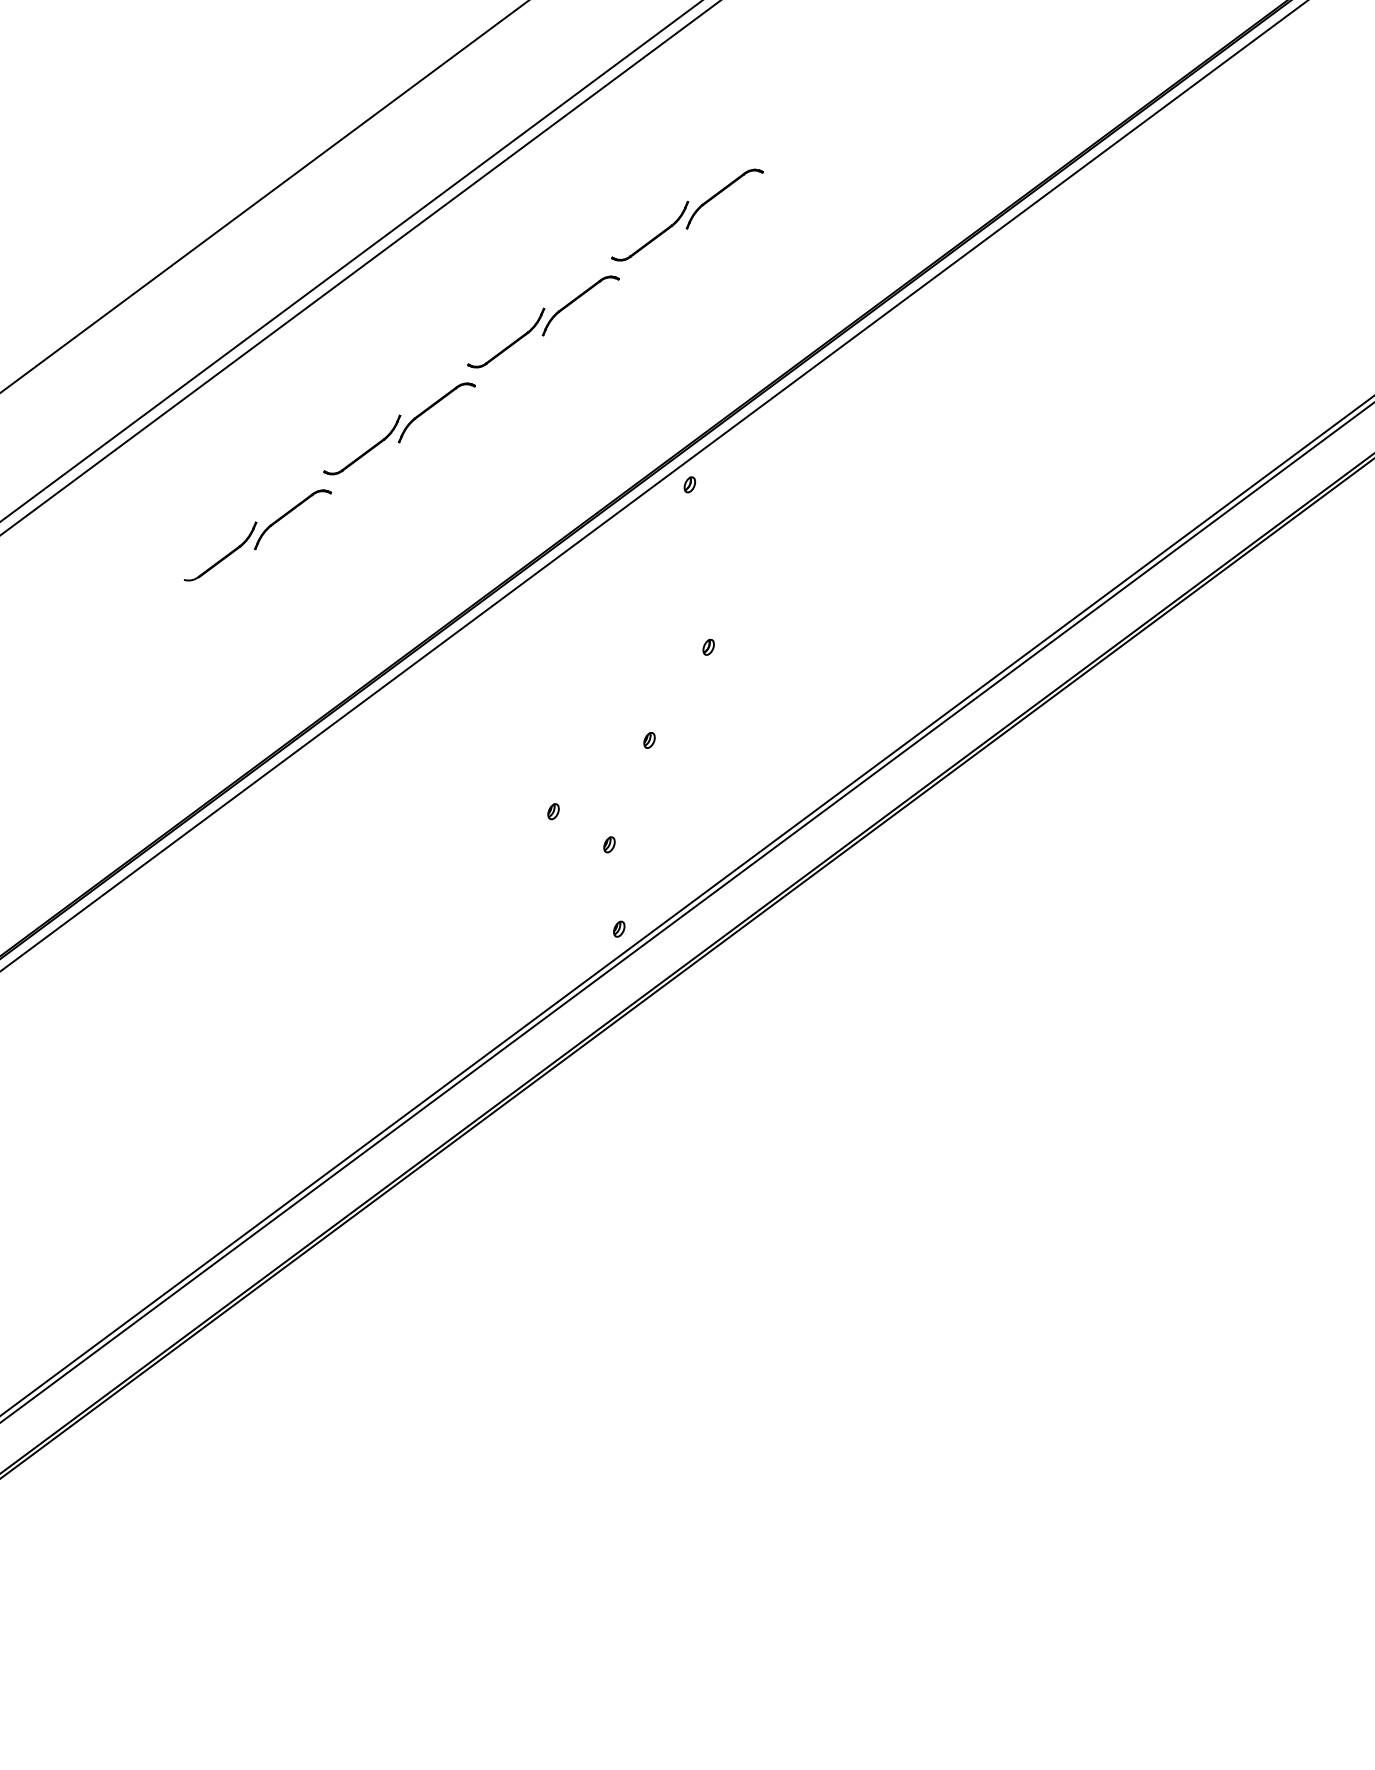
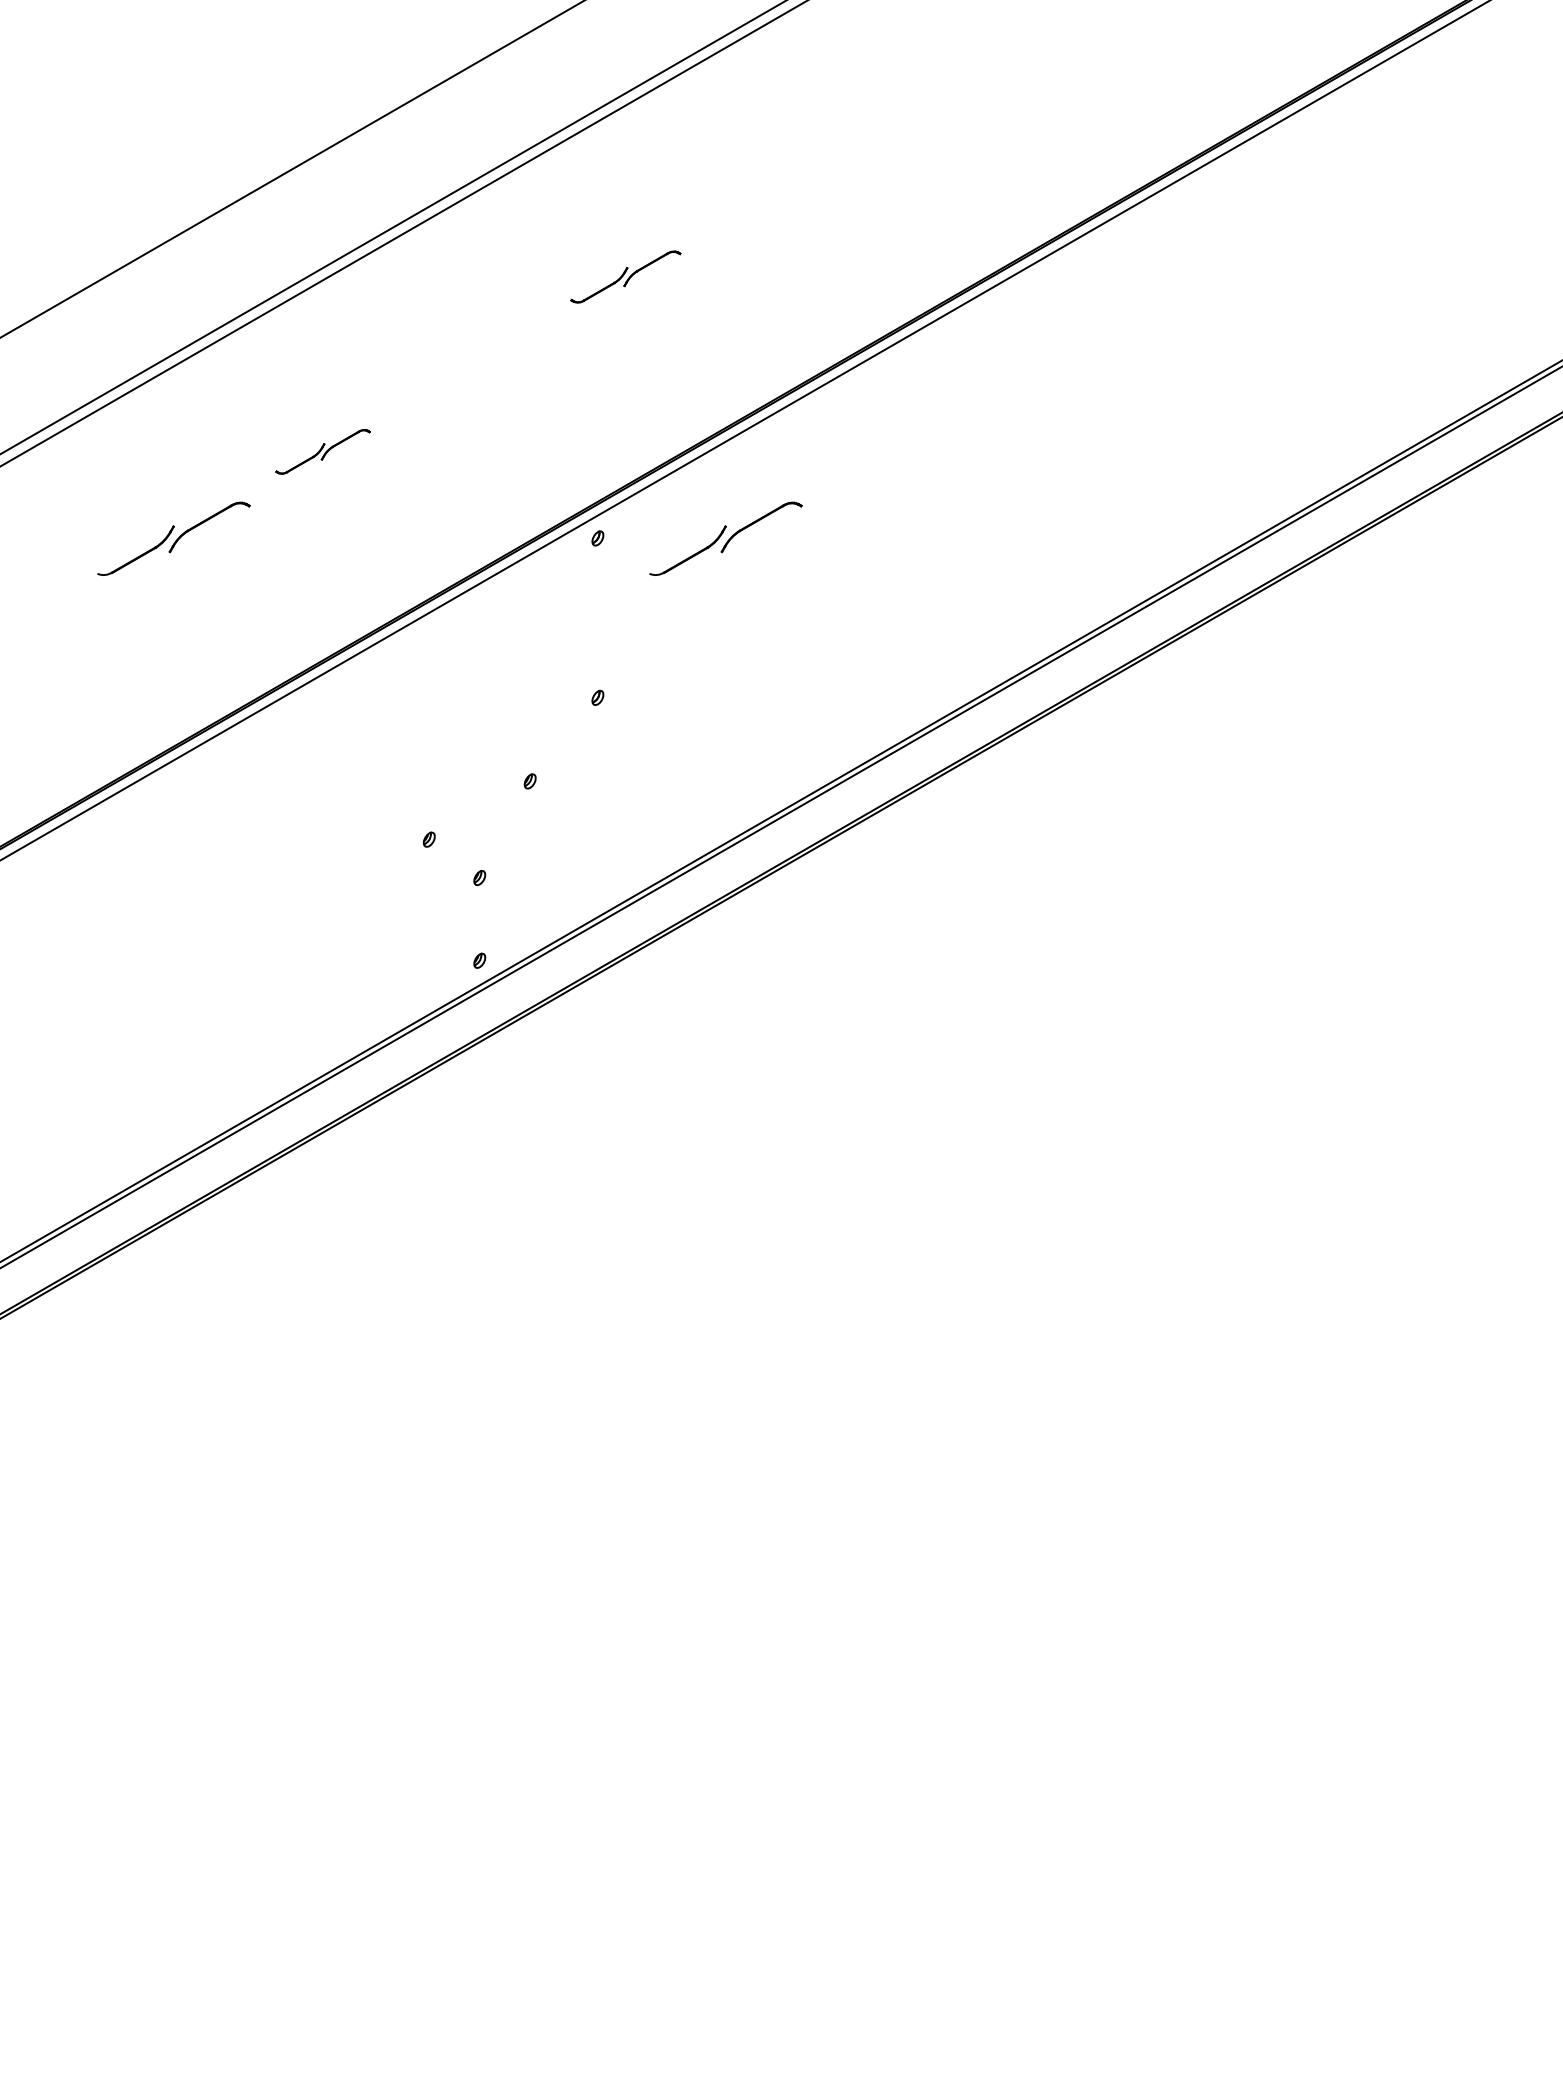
part: (687, 214) -> (625, 276), size x0.7
part: (543, 322) -> (474, 364), removed
part: (398, 428) -> (322, 451), size x0.6
part: (819, 469) -> (725, 538), added

